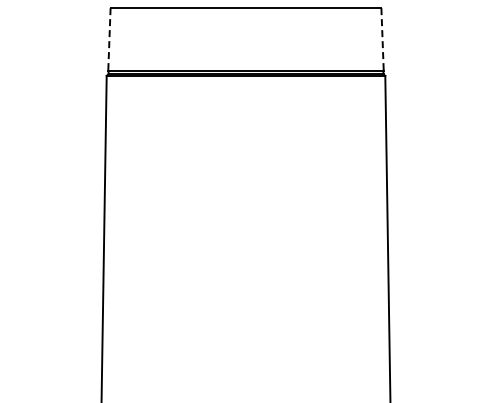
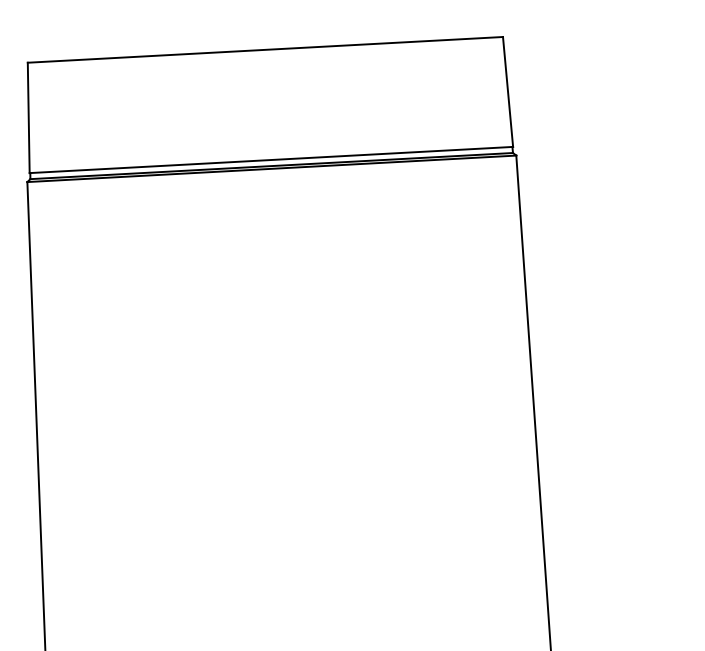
line: (109, 40) -> (28, 119), dashed -> solid
line: (382, 40) -> (508, 93), dashed -> solid

